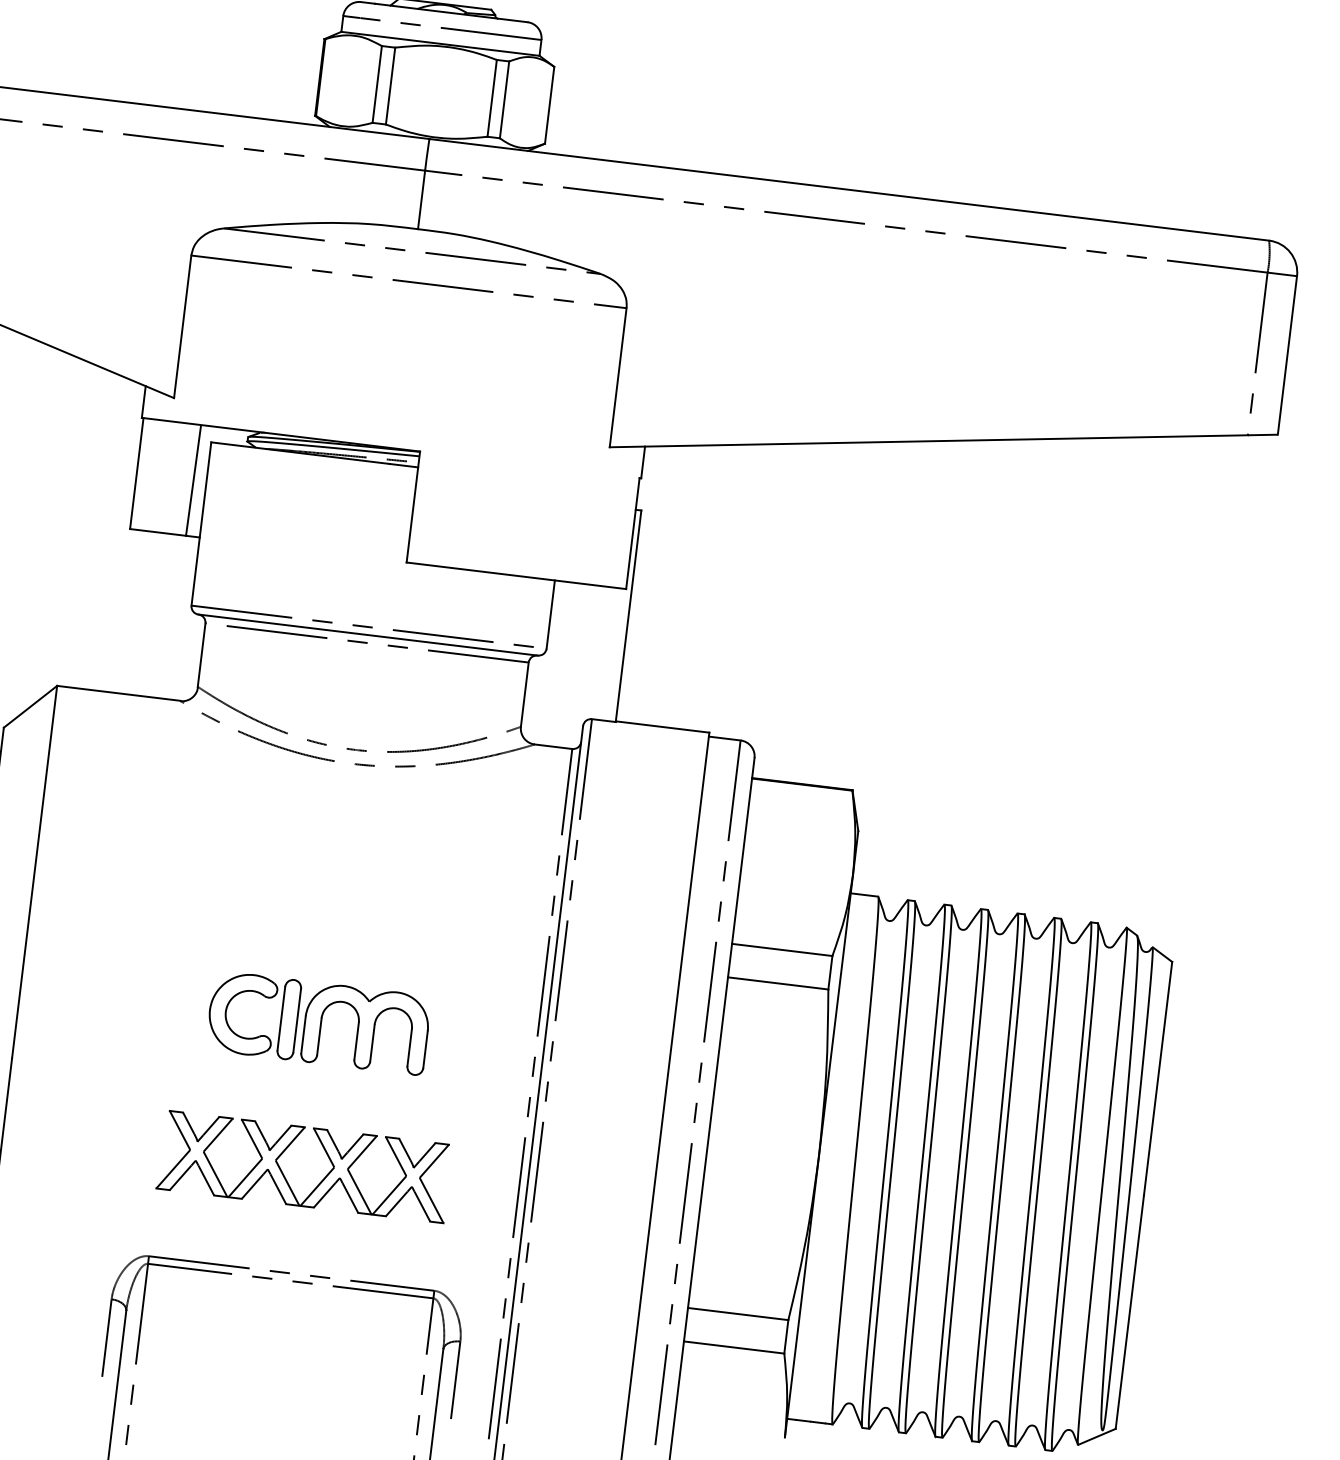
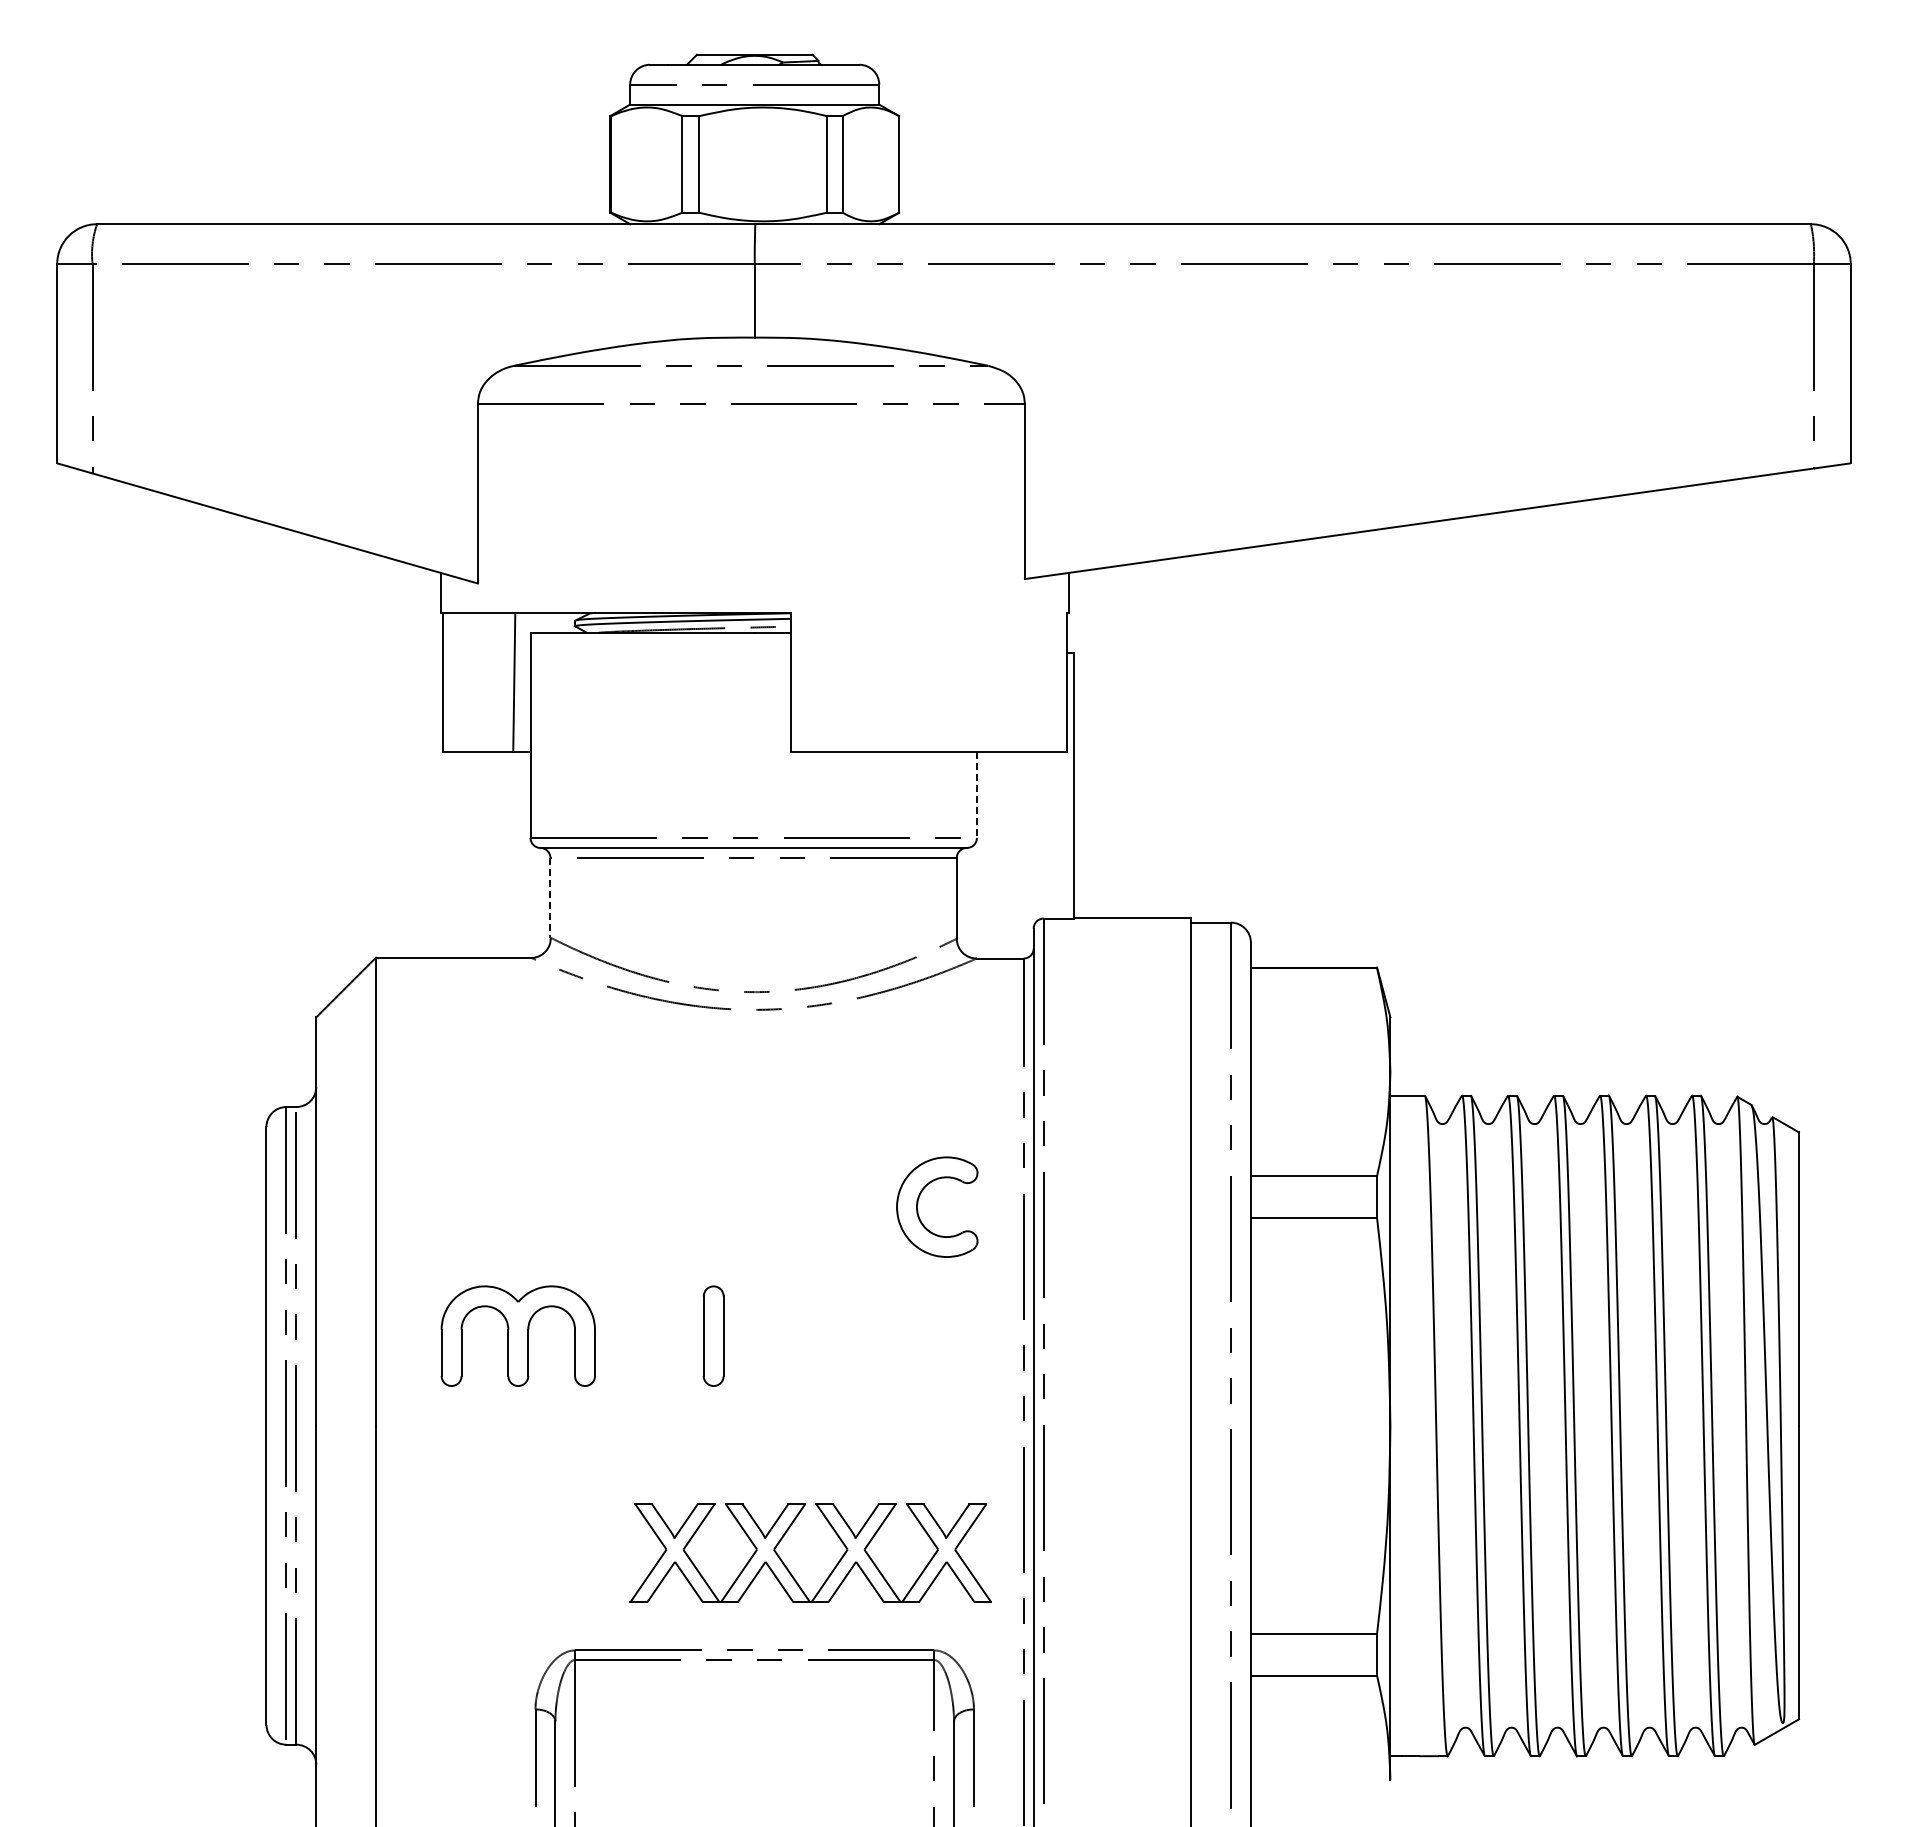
line: (550, 614) -> (976, 795), solid -> dashed
line: (201, 654) -> (550, 897), solid -> dashed
part: (227, 1009) -> (918, 1203), moved
part: (365, 1028) -> (517, 1335), moved
part: (284, 1175) -> (787, 1567), moved

